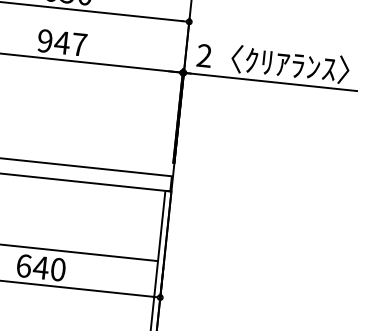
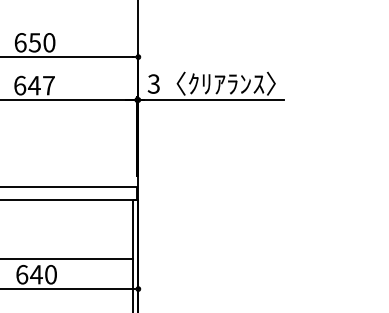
text: (45, 40) -> (20, 85), 947 -> 647
text: (203, 55) -> (153, 83), 2 -> 3

